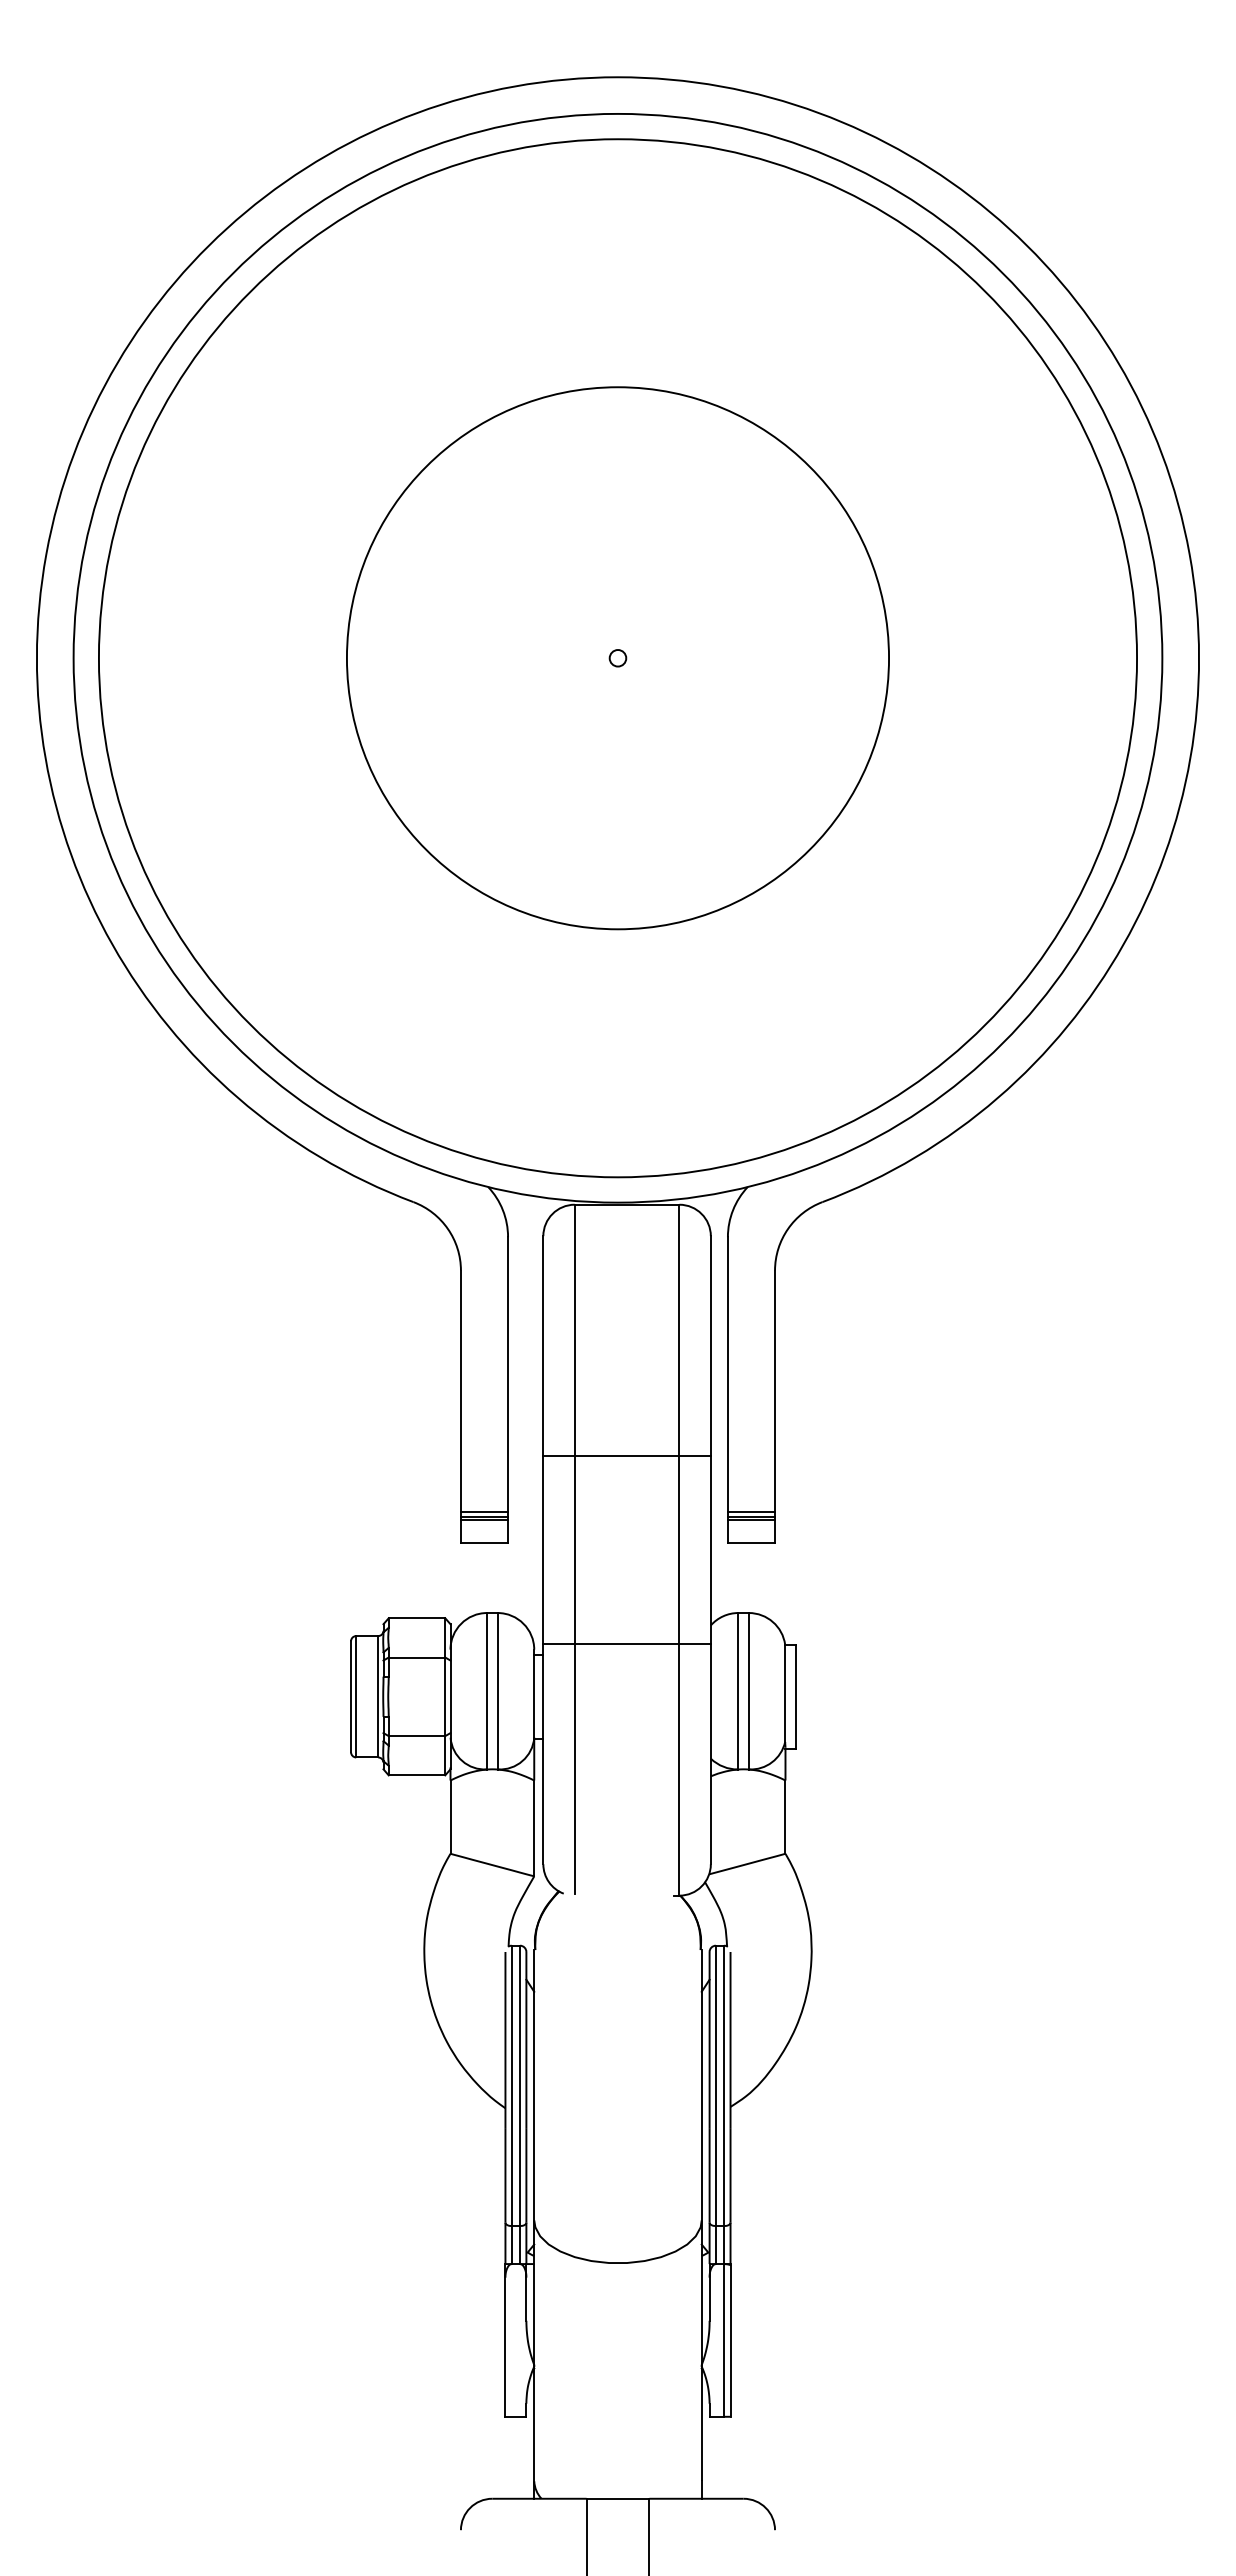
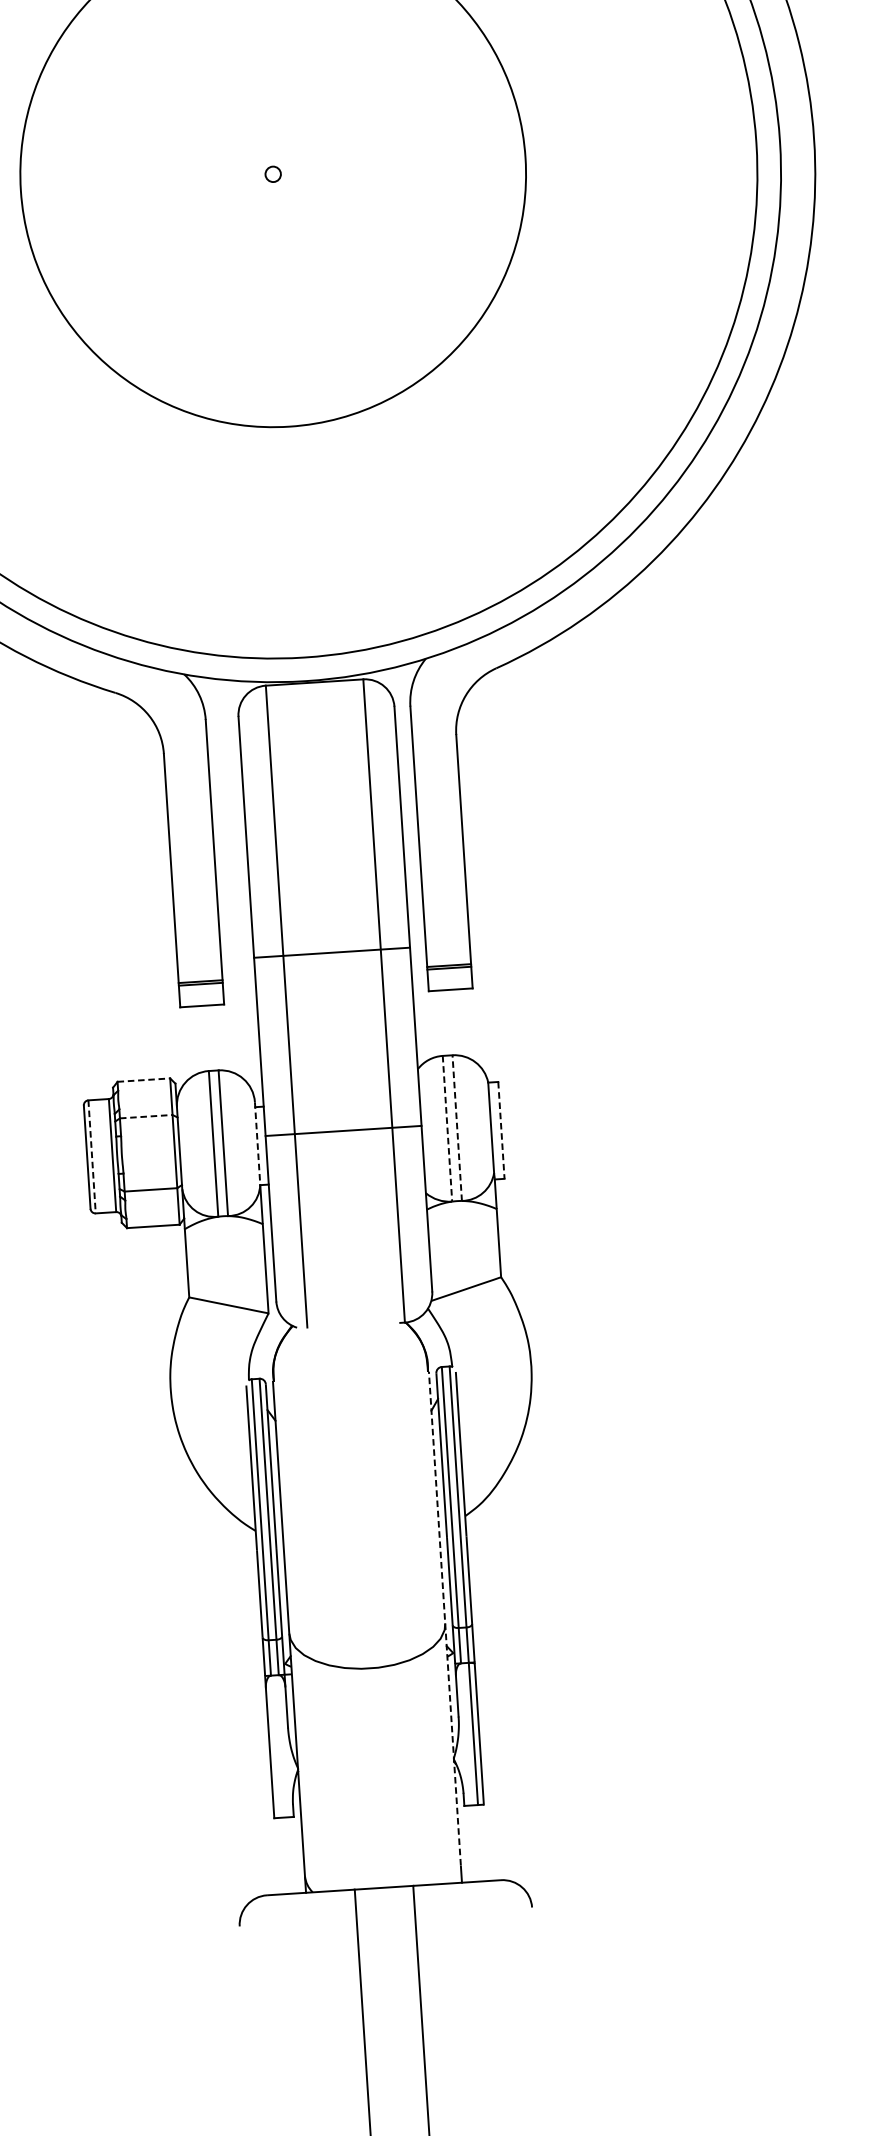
line: (626, 1455) -> (331, 952), moved
line: (484, 1511) -> (200, 976), removed
line: (751, 1511) -> (448, 960), removed
line: (417, 1618) -> (144, 1080), solid -> dashed
line: (626, 1644) -> (343, 1131), moved
line: (417, 1657) -> (146, 1116), solid -> dashed
line: (748, 1690) -> (456, 1127), solid -> dashed
line: (738, 1691) -> (447, 1128), solid -> dashed
line: (534, 1694) -> (257, 1144), solid -> dashed
line: (356, 1696) -> (92, 1156), solid -> dashed
line: (795, 1697) -> (501, 1131), solid -> dashed
line: (701, 2214) -> (444, 1618), solid -> dashed

